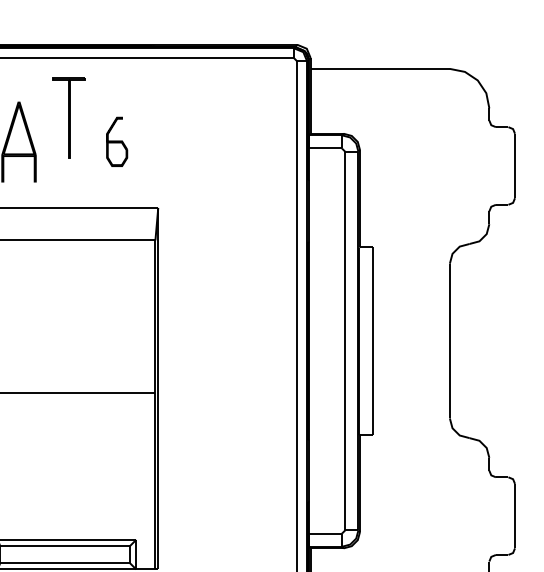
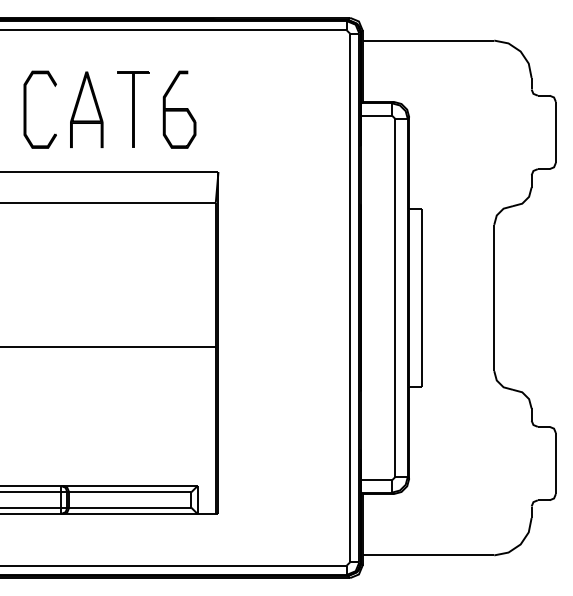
part: (69, 118) -> (133, 109), moved
part: (117, 141) -> (179, 109), size x1.67

